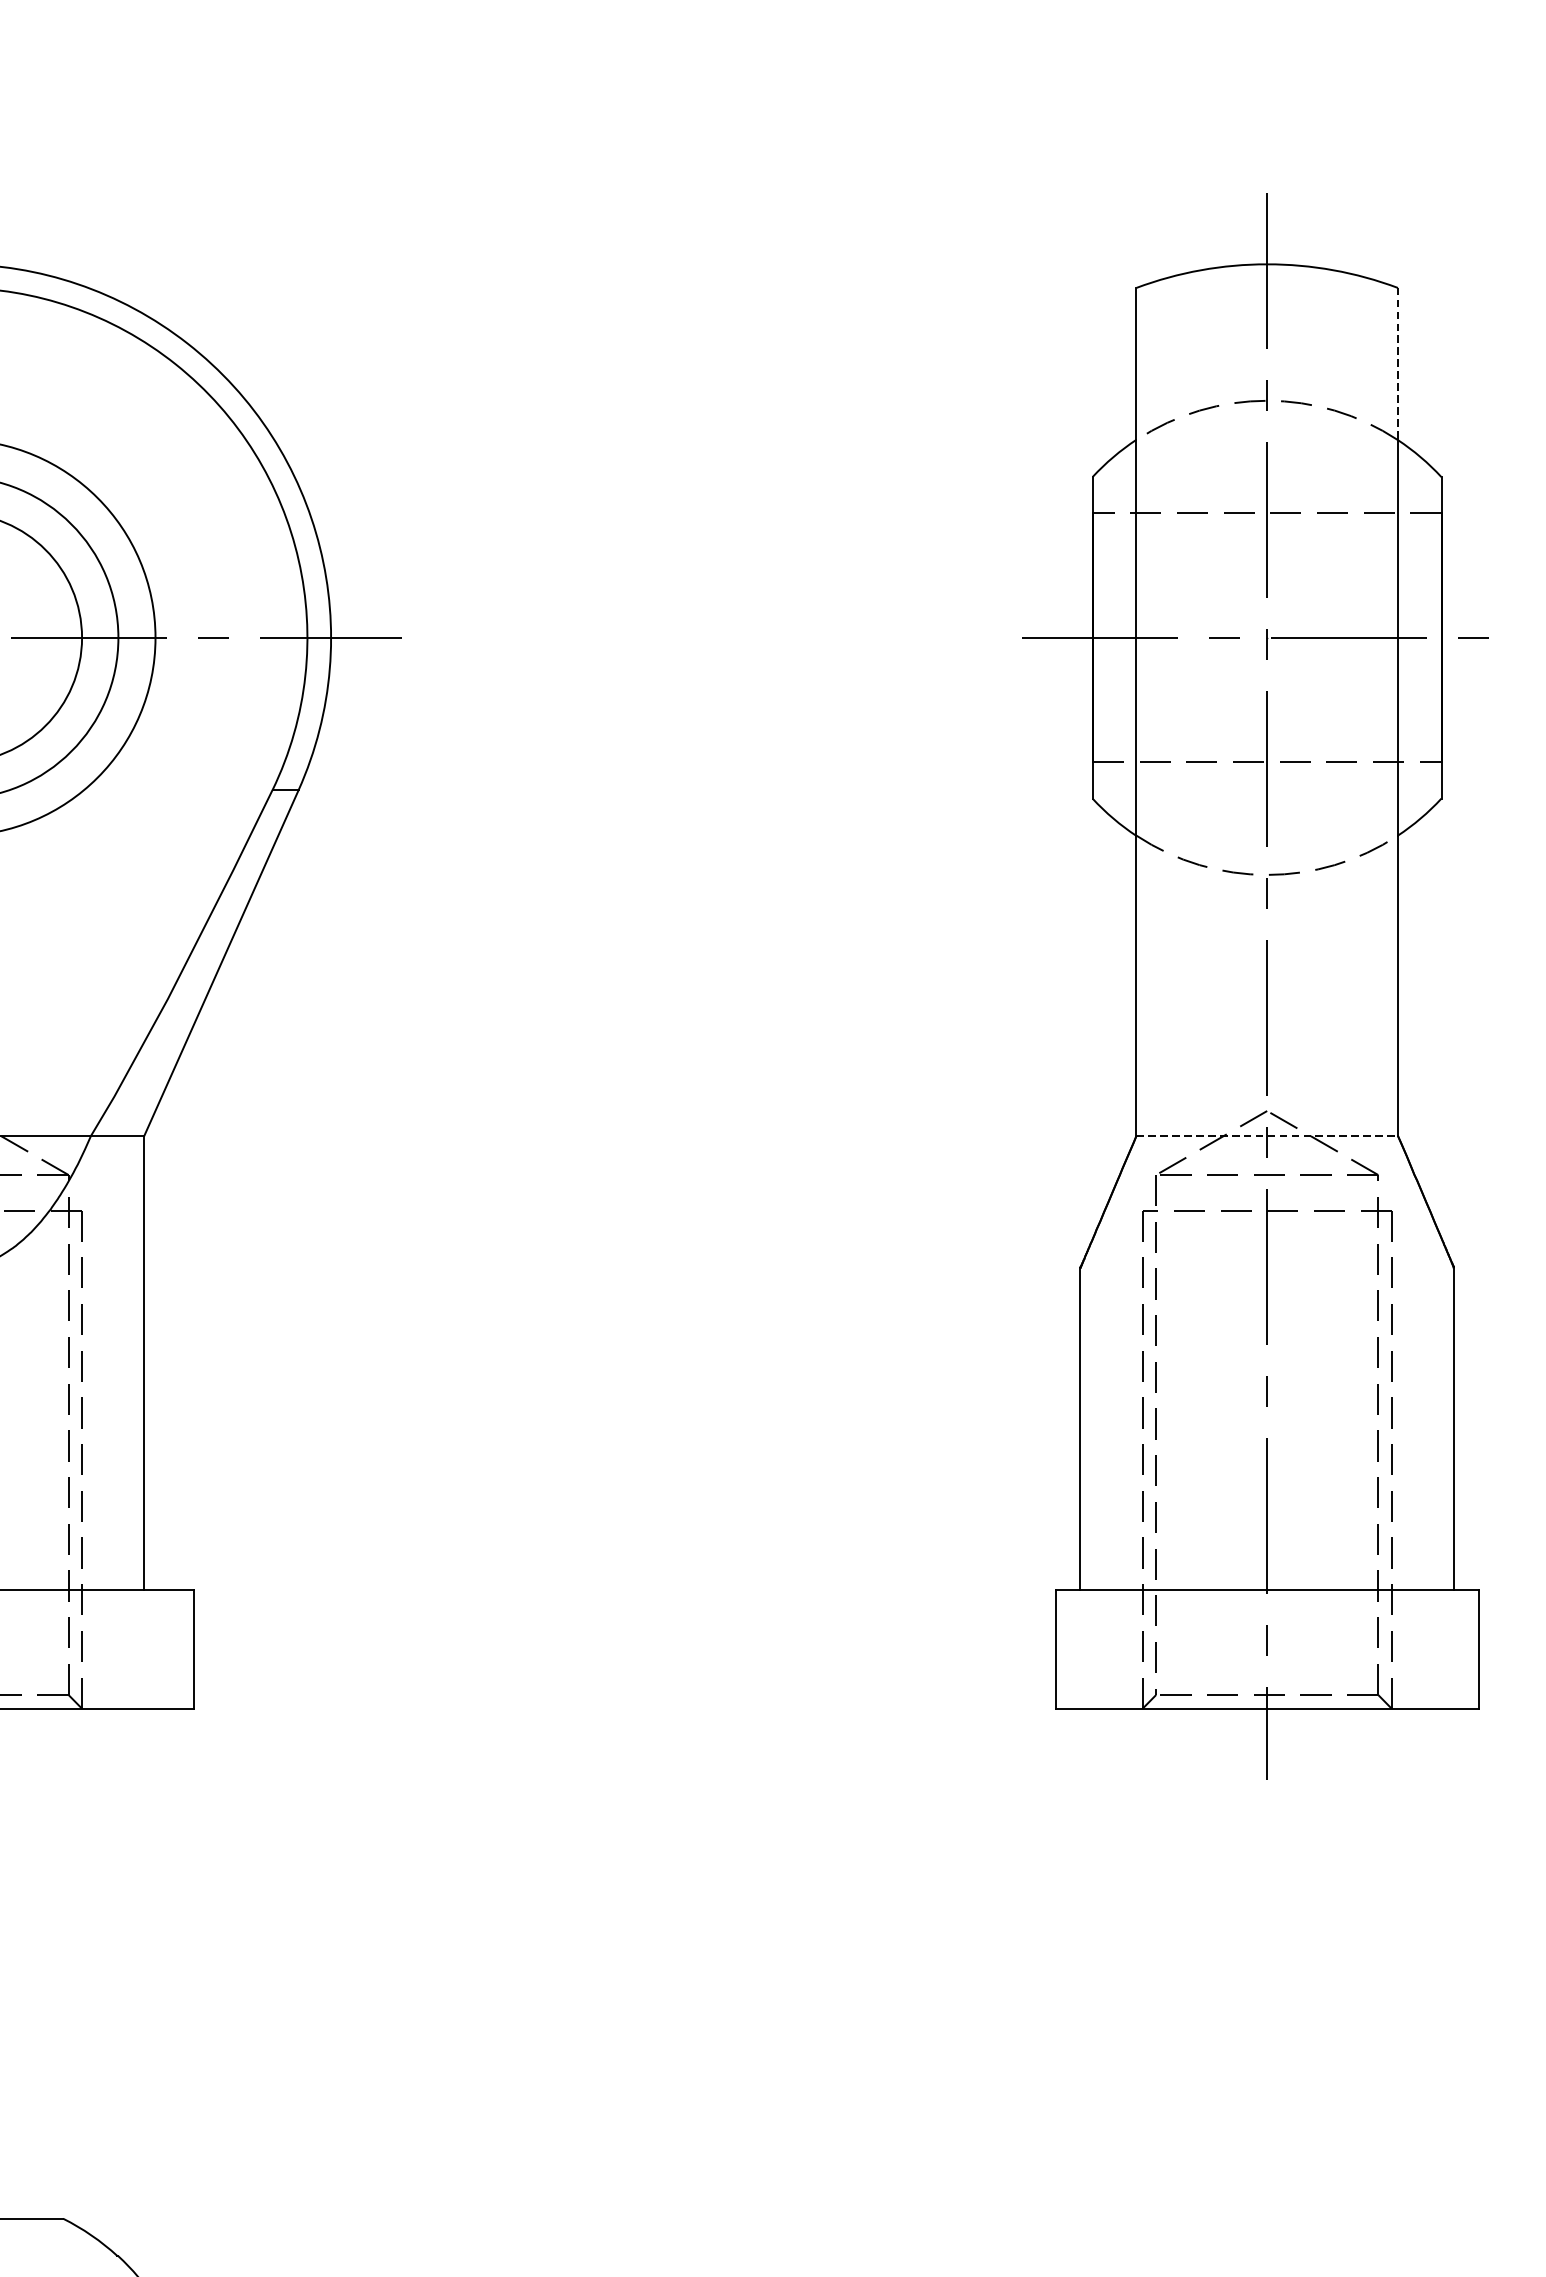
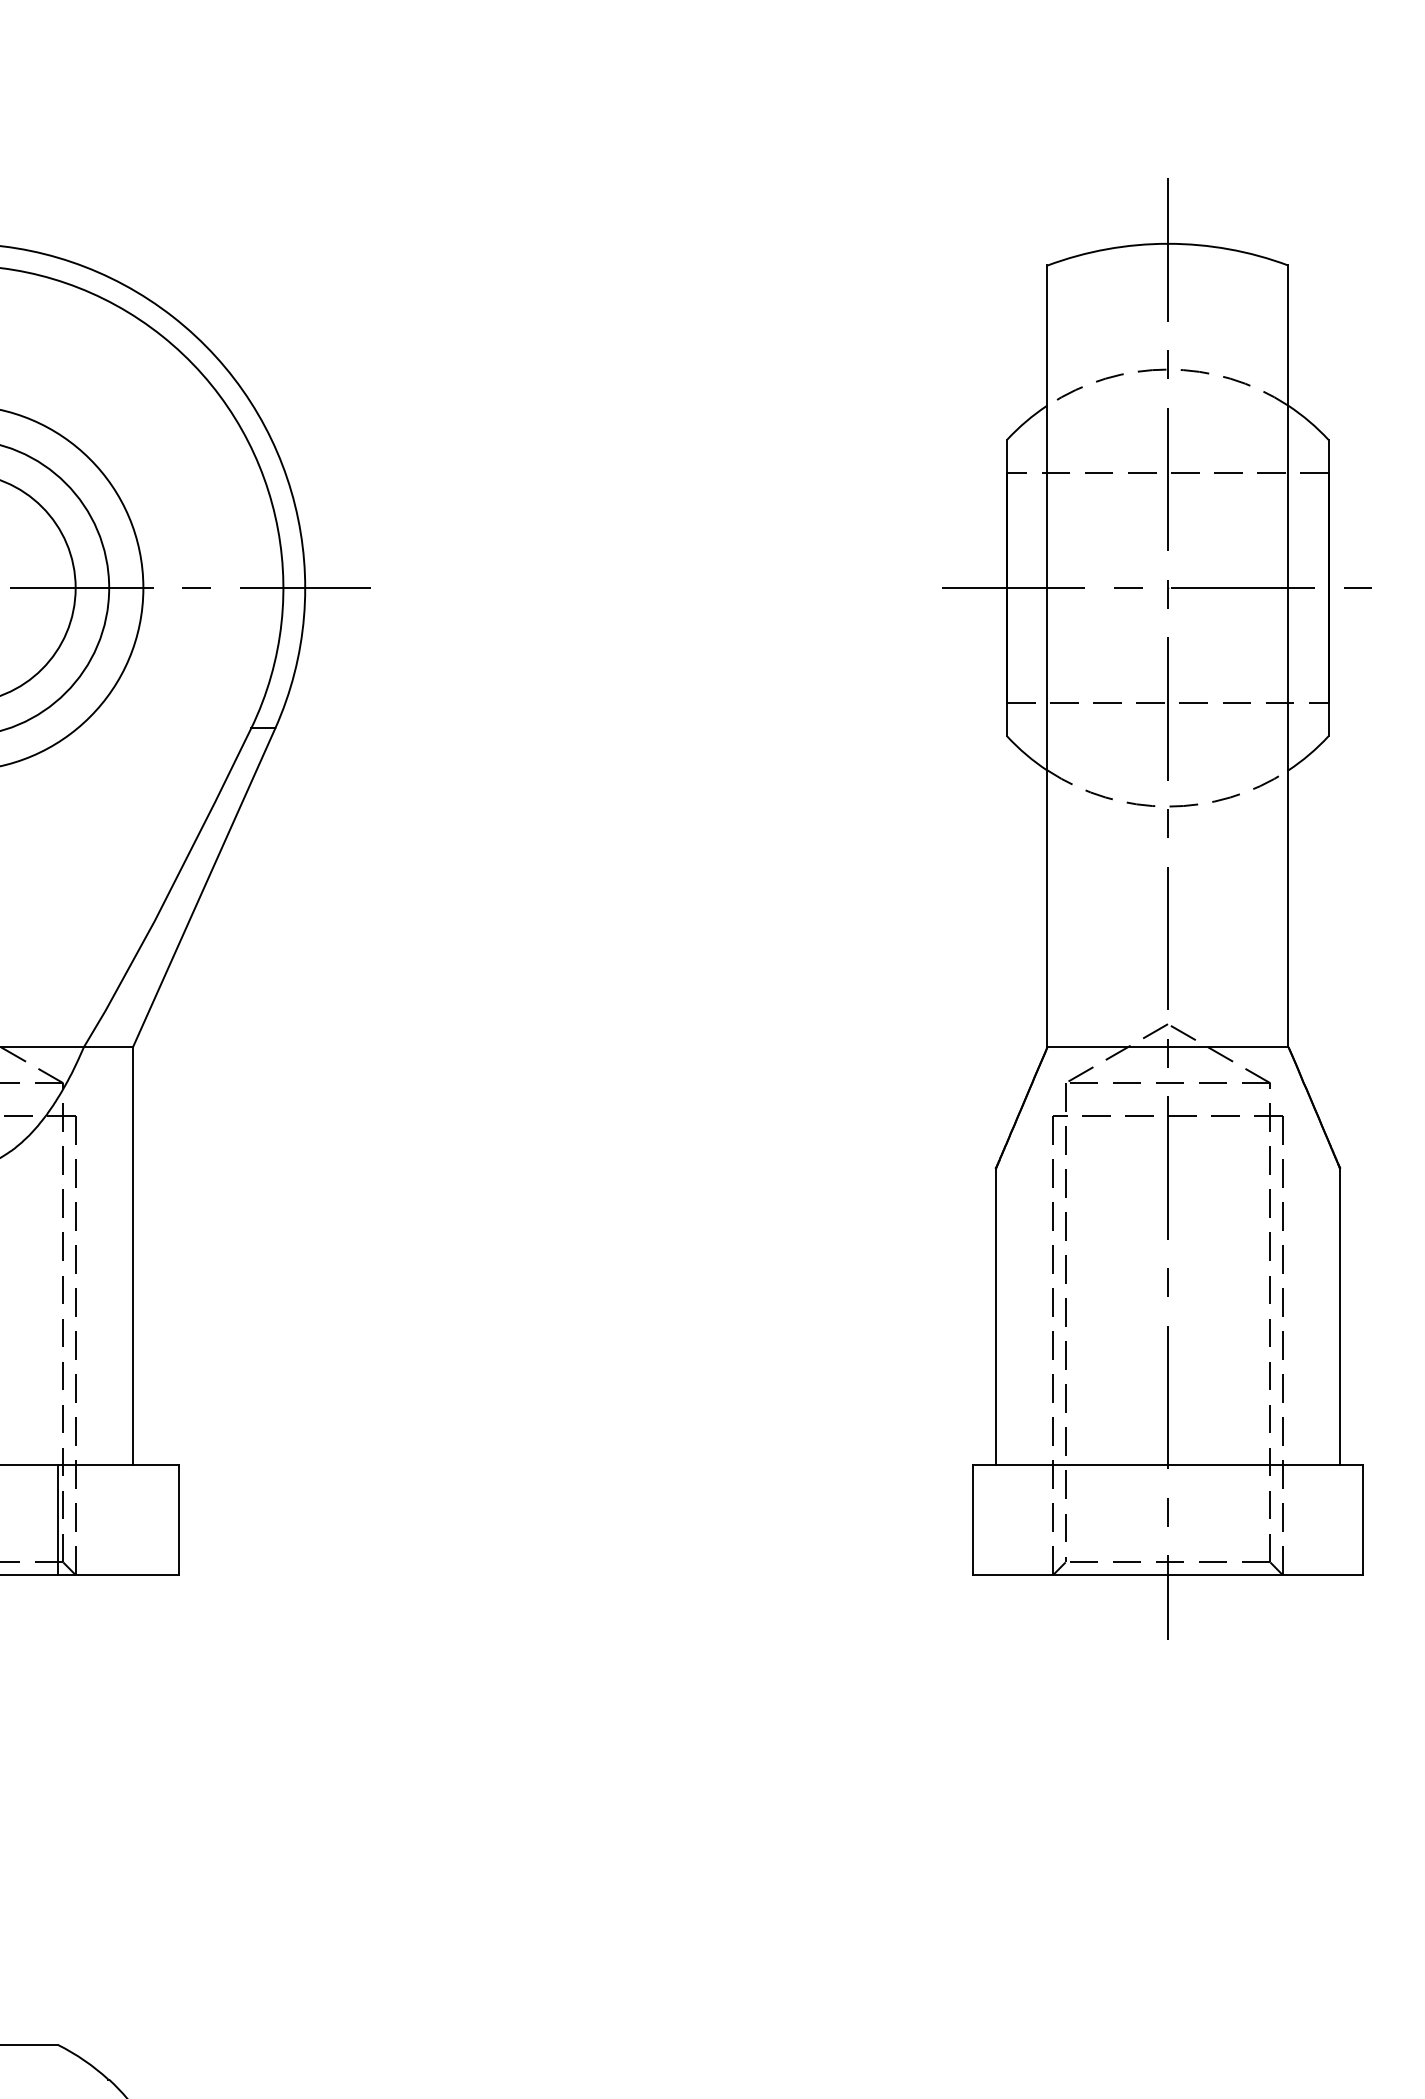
line: (1397, 364) -> (1288, 336), dashed -> solid
line: (1267, 1136) -> (1168, 1047), dashed -> solid
line: (63, 1649) -> (58, 1520), added

